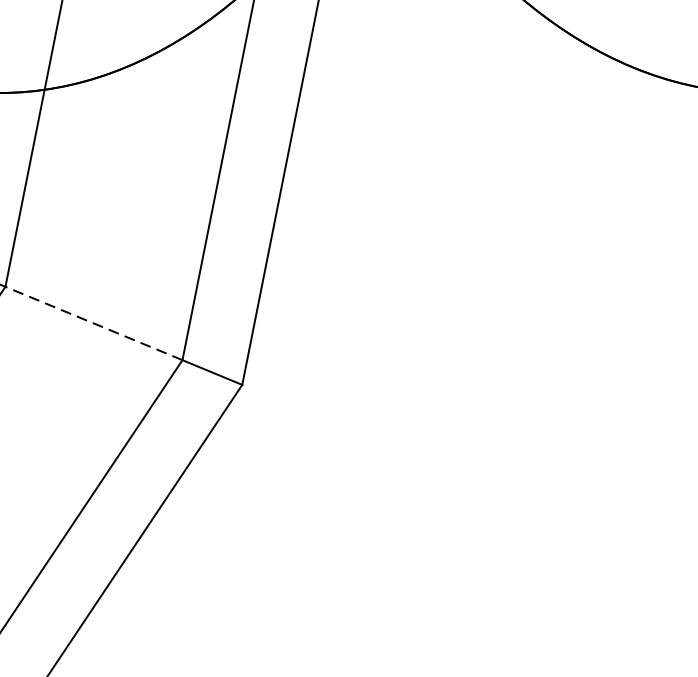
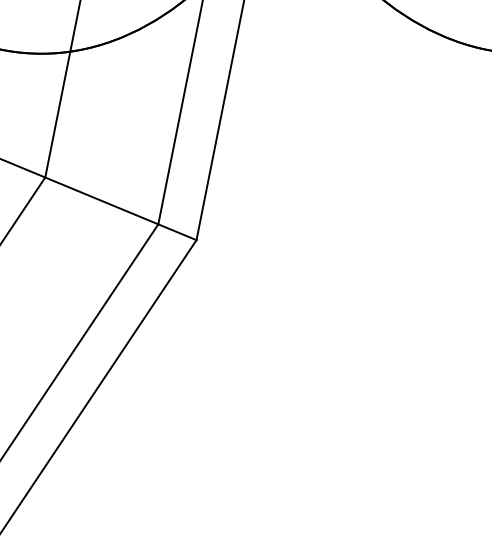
line: (93, 322) -> (101, 200), dashed -> solid

